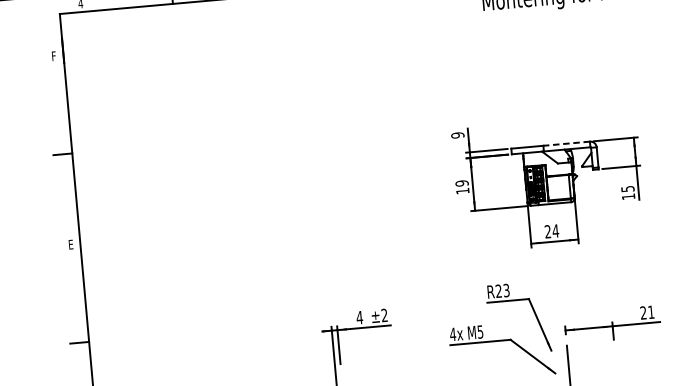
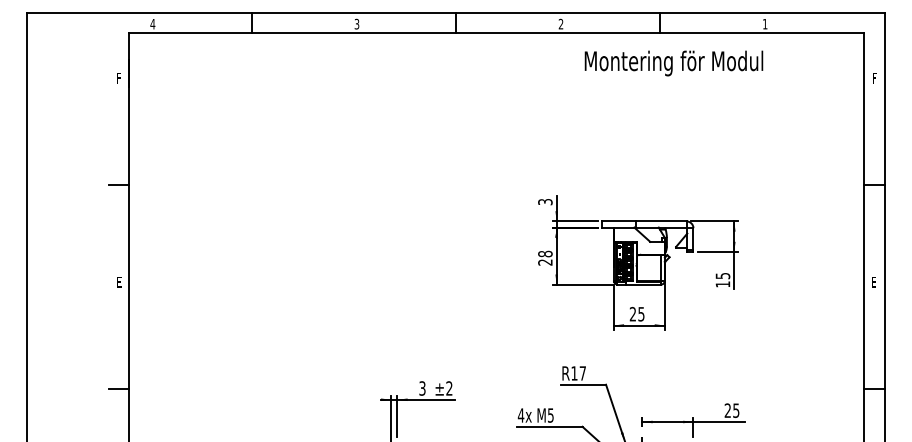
text: (457, 134) -> (545, 201), 9 -> 3
line: (566, 143) -> (661, 221), dashed -> solid
text: (462, 186) -> (545, 257), 19 -> 28
text: (555, 231) -> (641, 314), 24 -> 25
text: (502, 290) -> (578, 373), R23 -> R17
text: (651, 312) -> (736, 410), 21 -> 25
text: (359, 317) -> (422, 388), 4 -> 3

